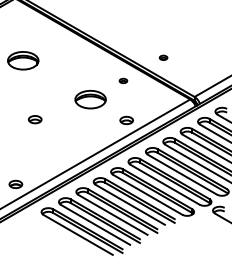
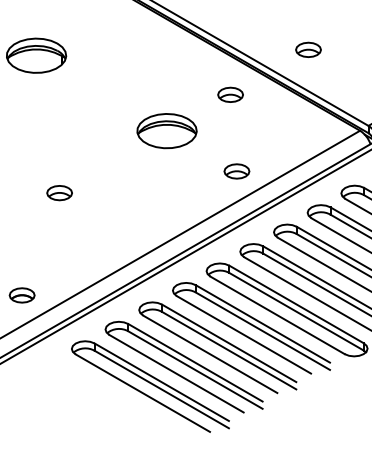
part: (163, 57) -> (308, 49), size x1.67
part: (123, 80) -> (230, 93), size x1.67
part: (34, 119) -> (58, 192), moved

